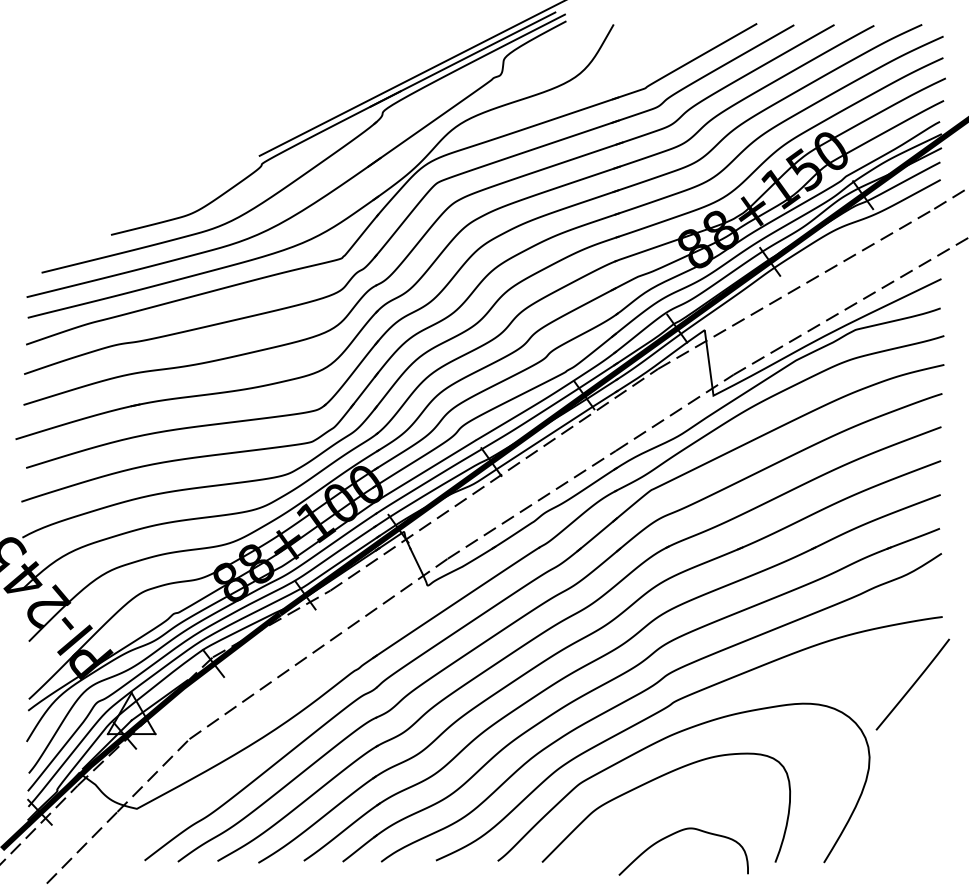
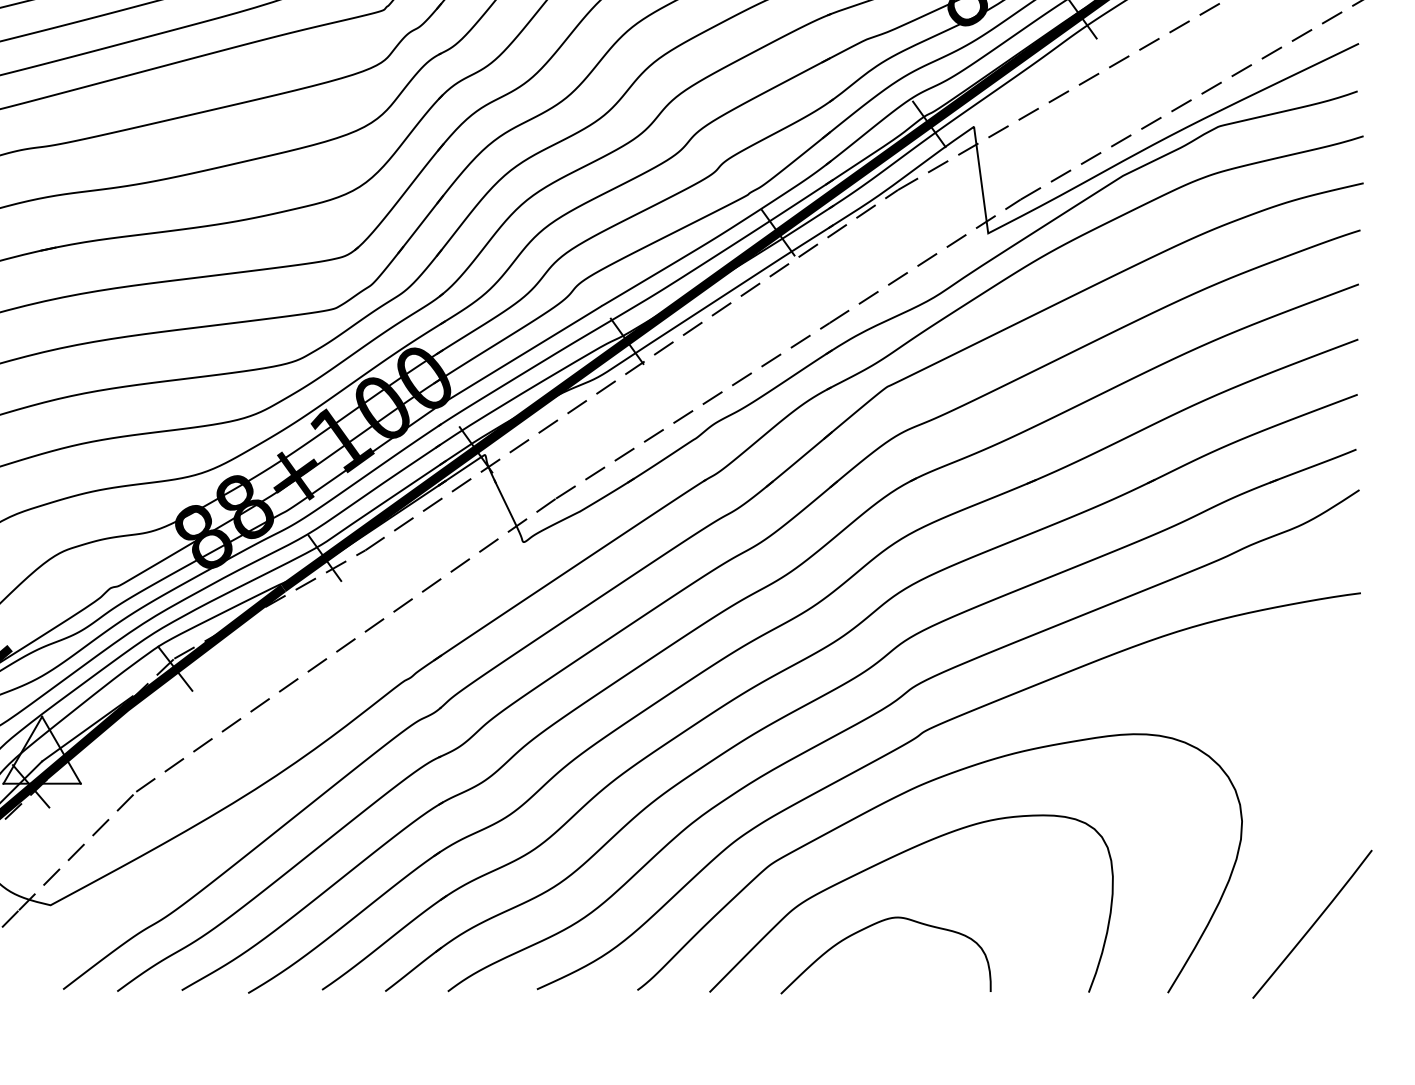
line: (912, 684) -> (1311, 924), moved
curve: (674, 834) -> (871, 927), moved

